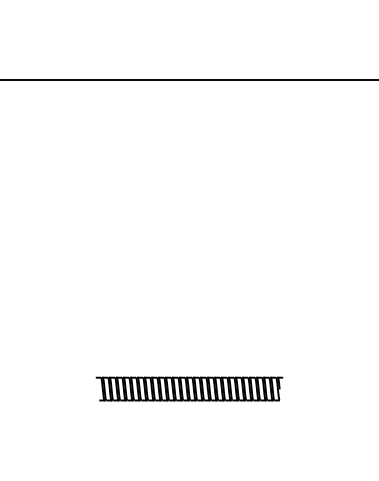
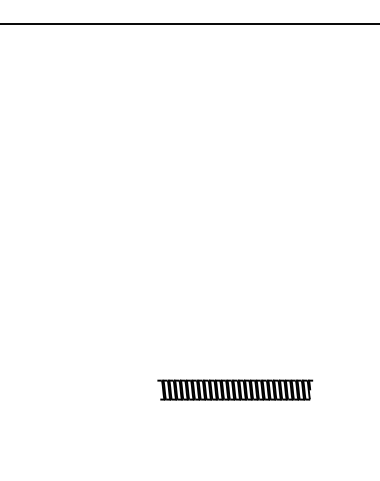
part: (189, 388) -> (235, 389), size x0.7

